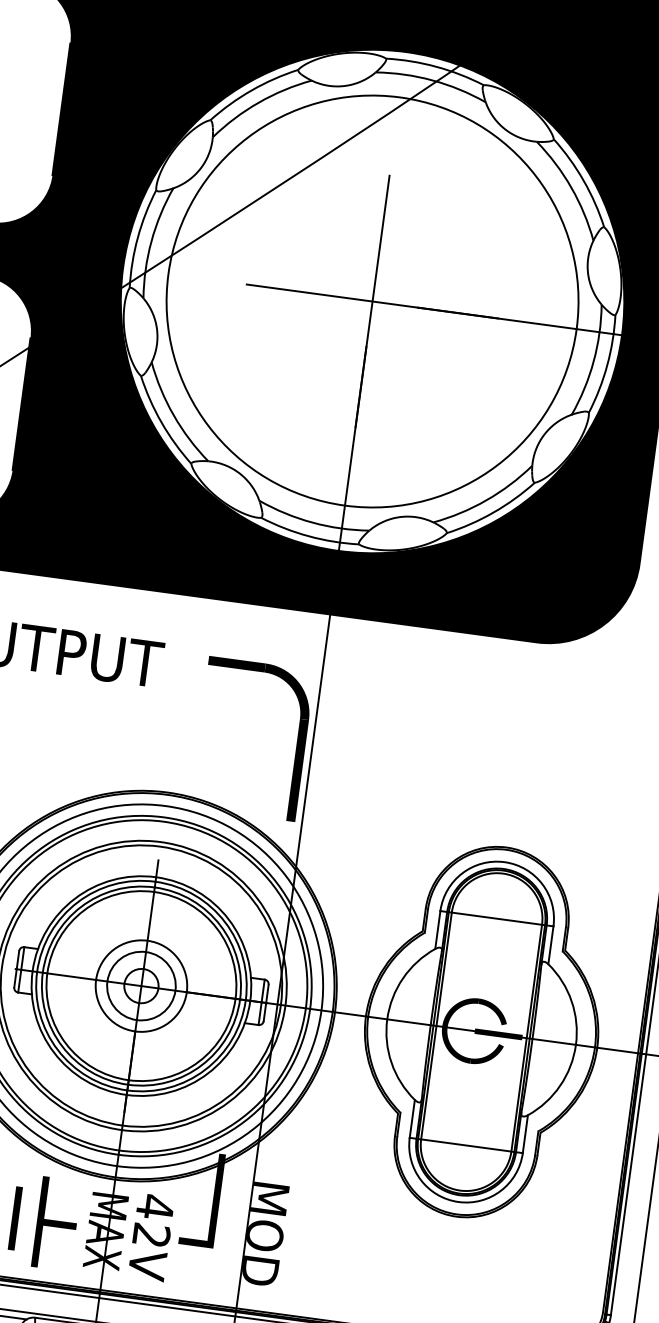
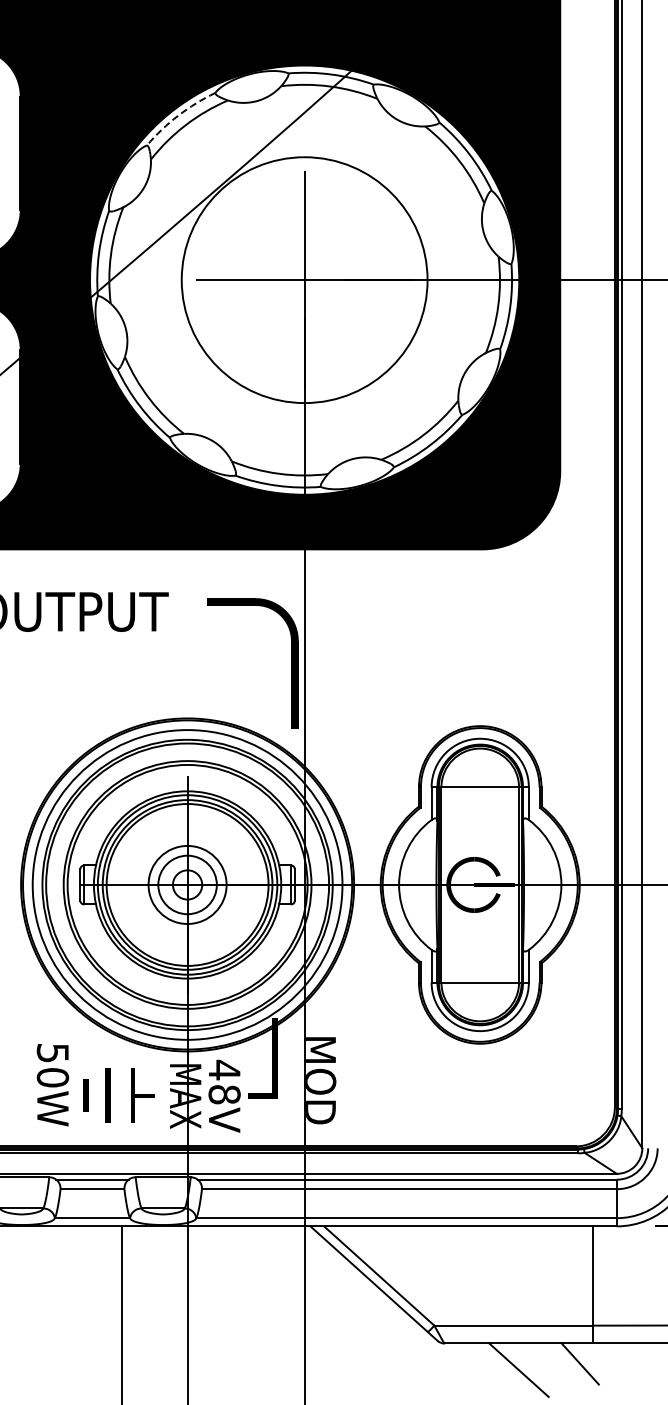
arc: (251, 90) -> (178, 115), solid -> dashed
circle: (372, 300) -> (304, 279), size x0.7
part: (55, 1223) -> (142, 1095), size x0.7
text: (151, 1235) -> (224, 1094), 42V -> 48V

